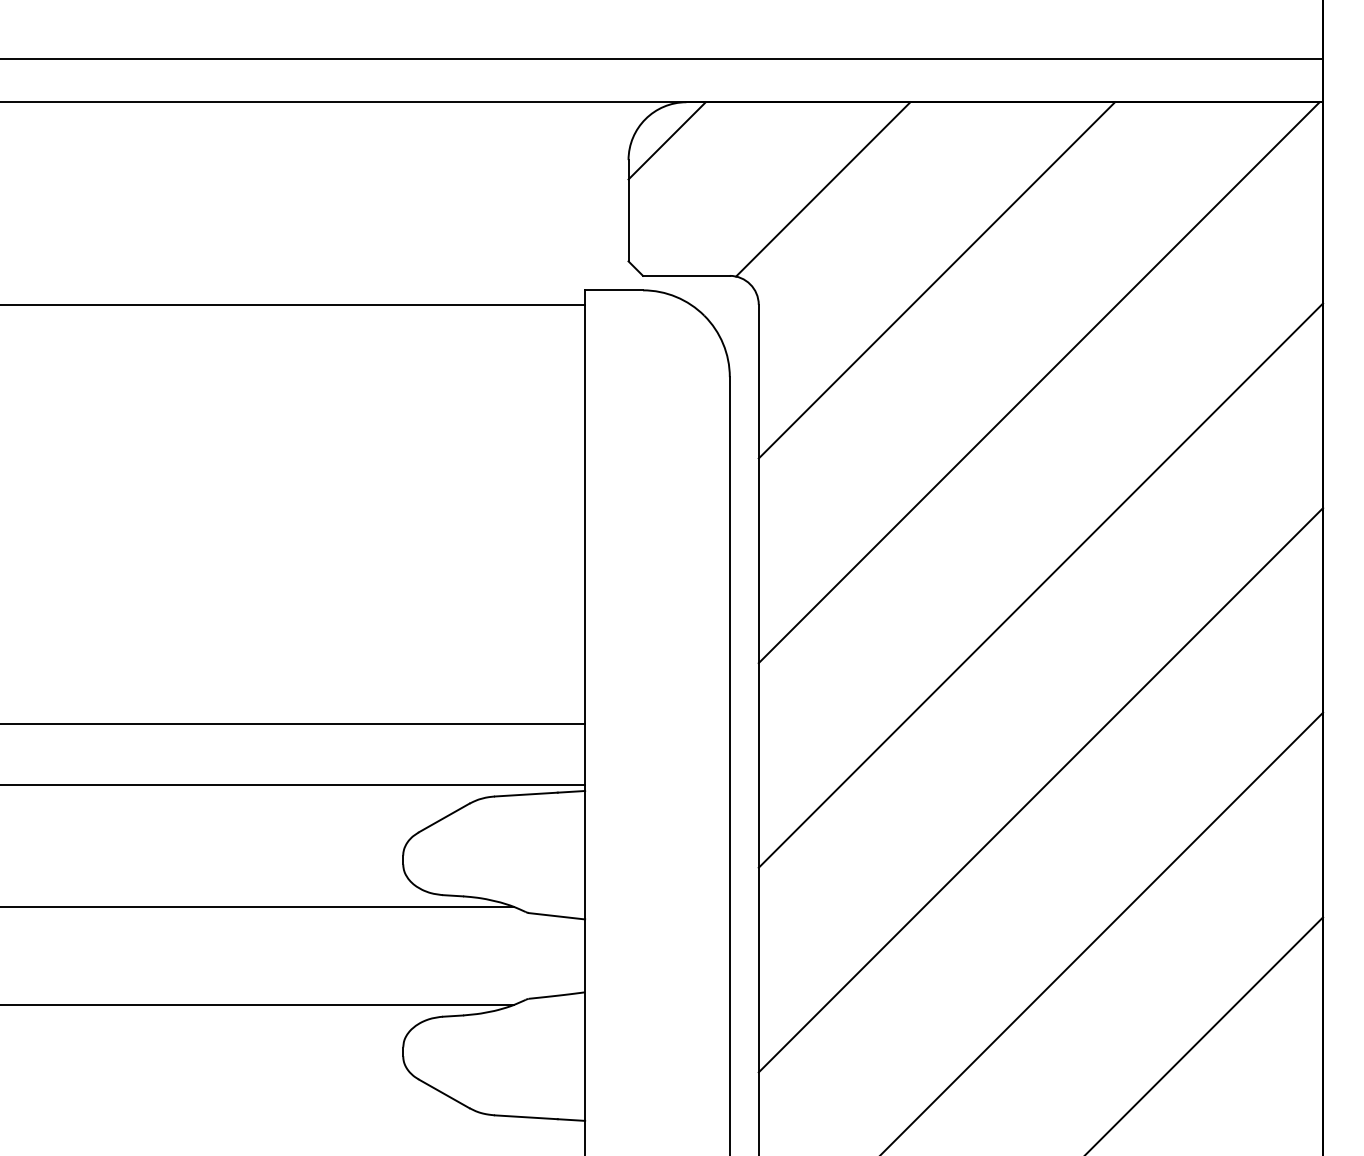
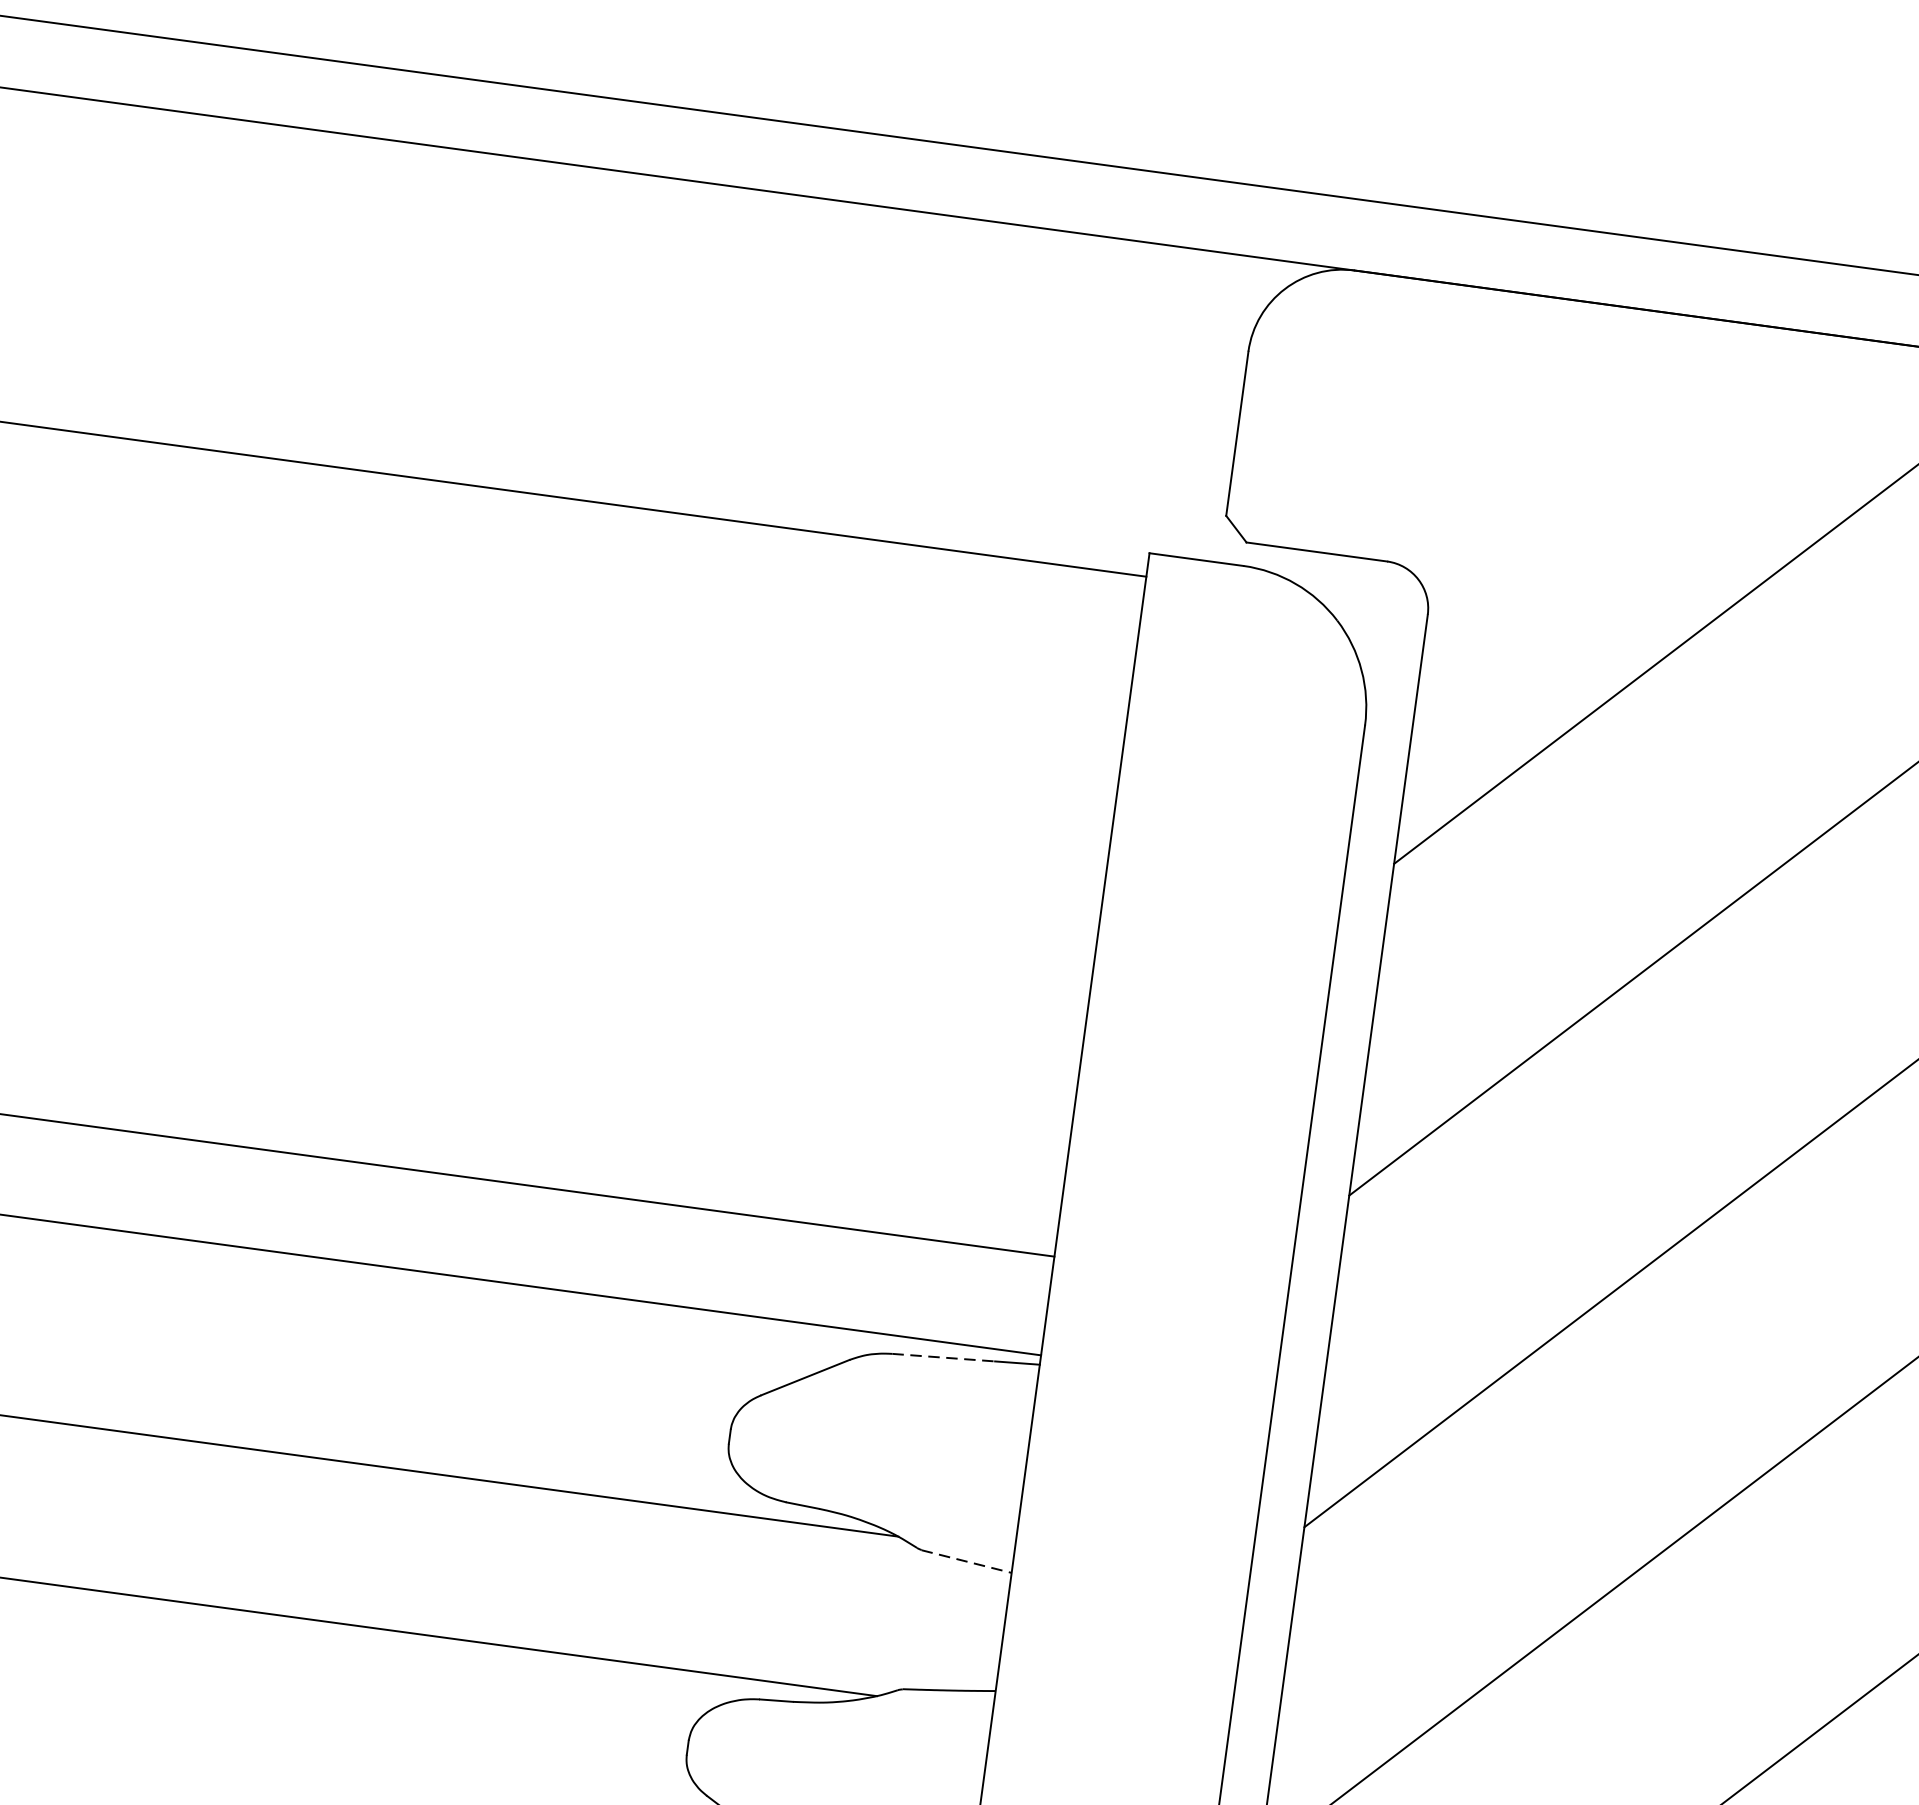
line: (666, 140) -> (1314, 328), removed
line: (823, 189) -> (1557, 442), removed
line: (526, 794) -> (944, 1357), solid -> dashed
line: (557, 916) -> (967, 1562), solid -> dashed

